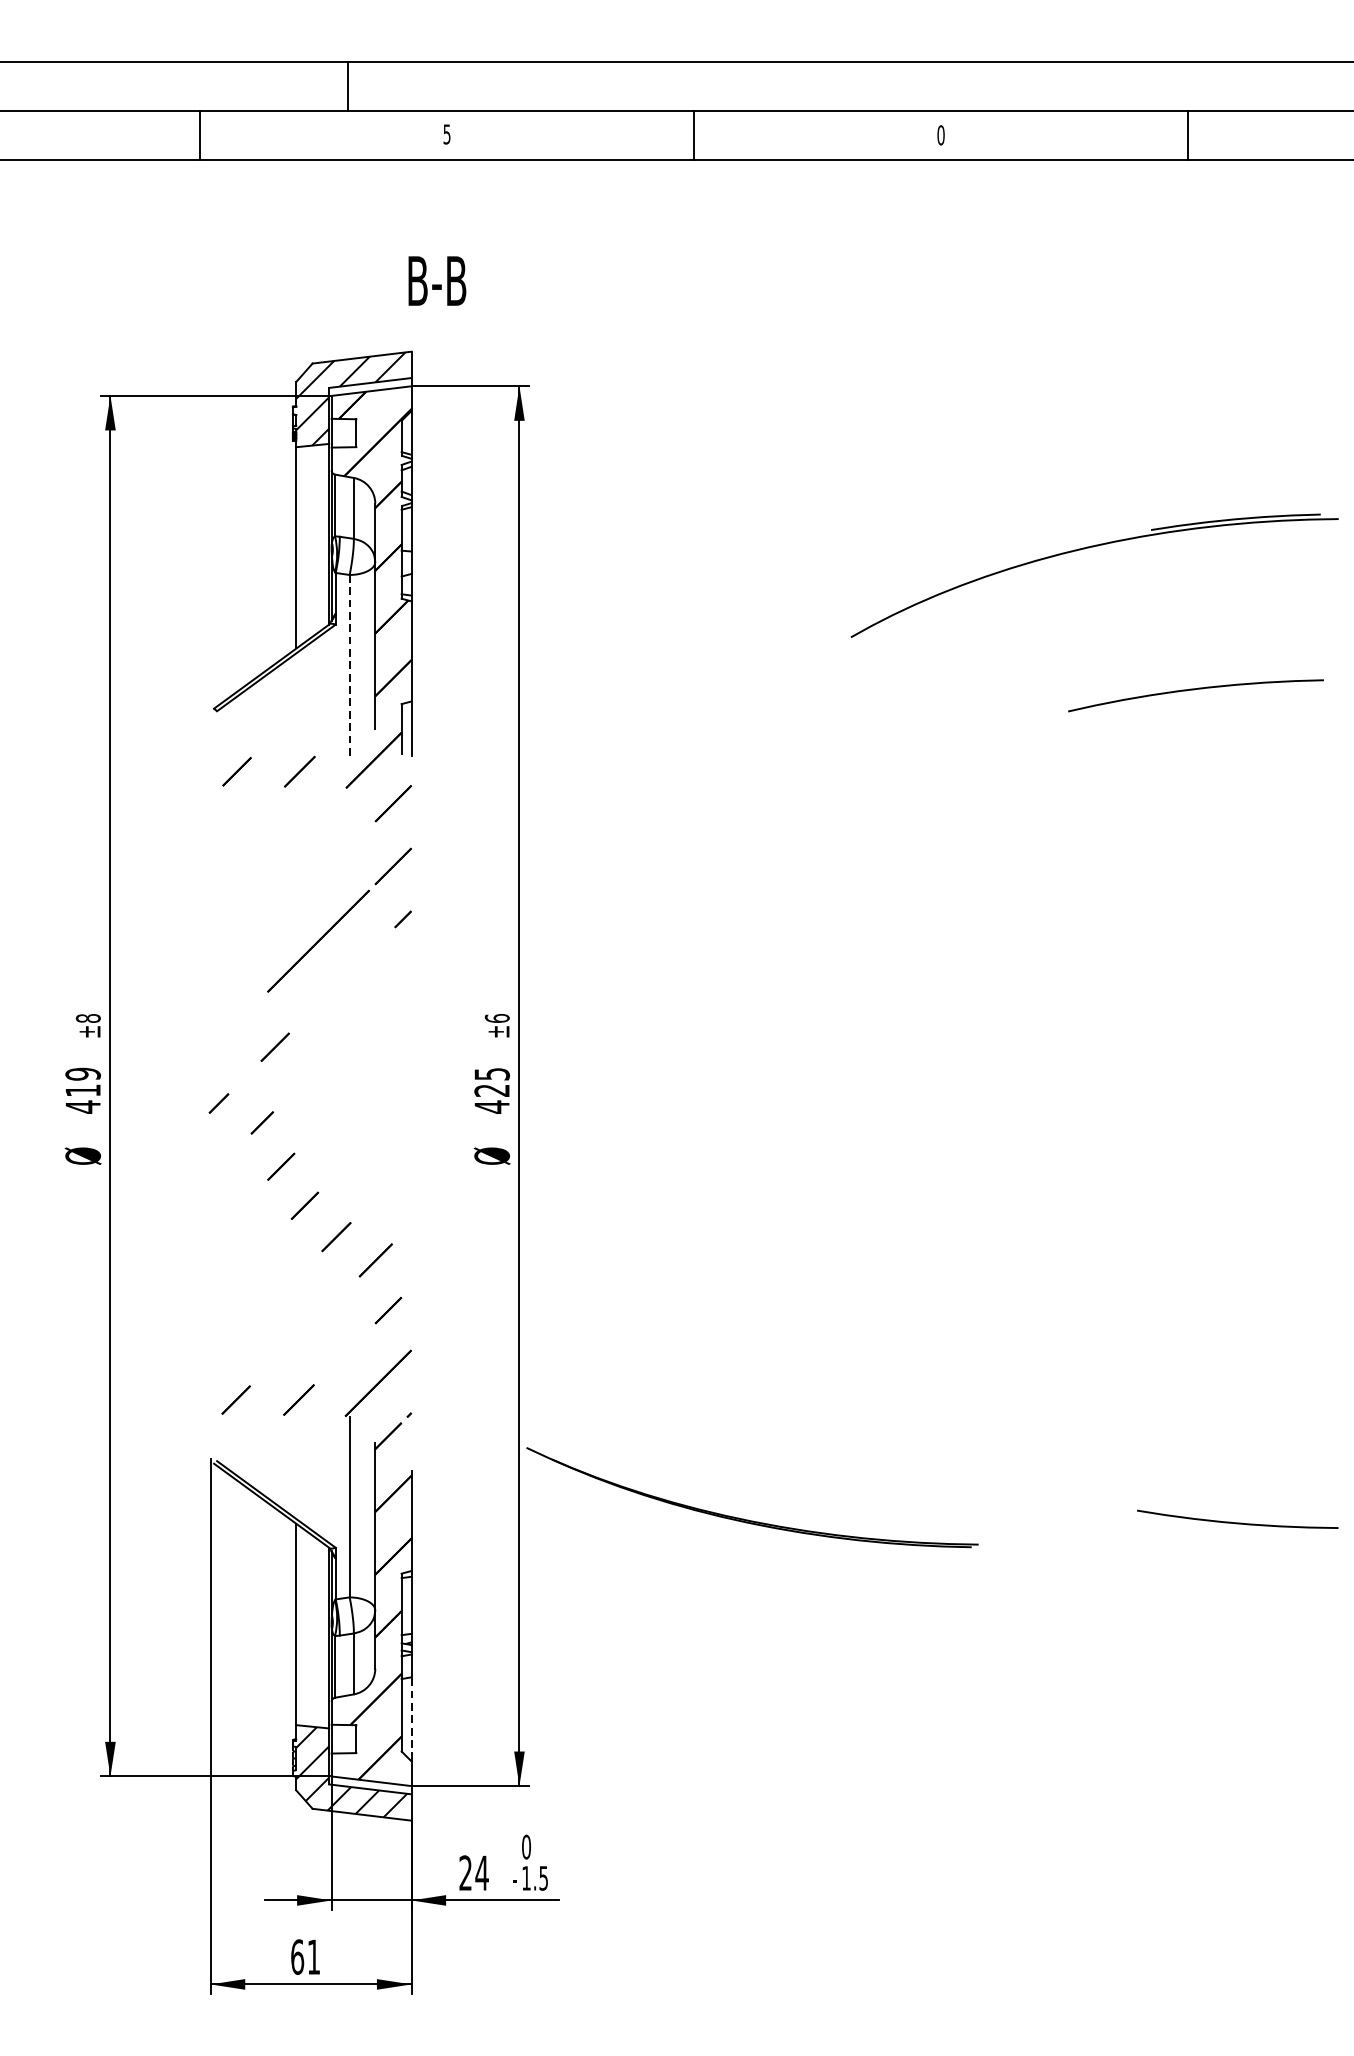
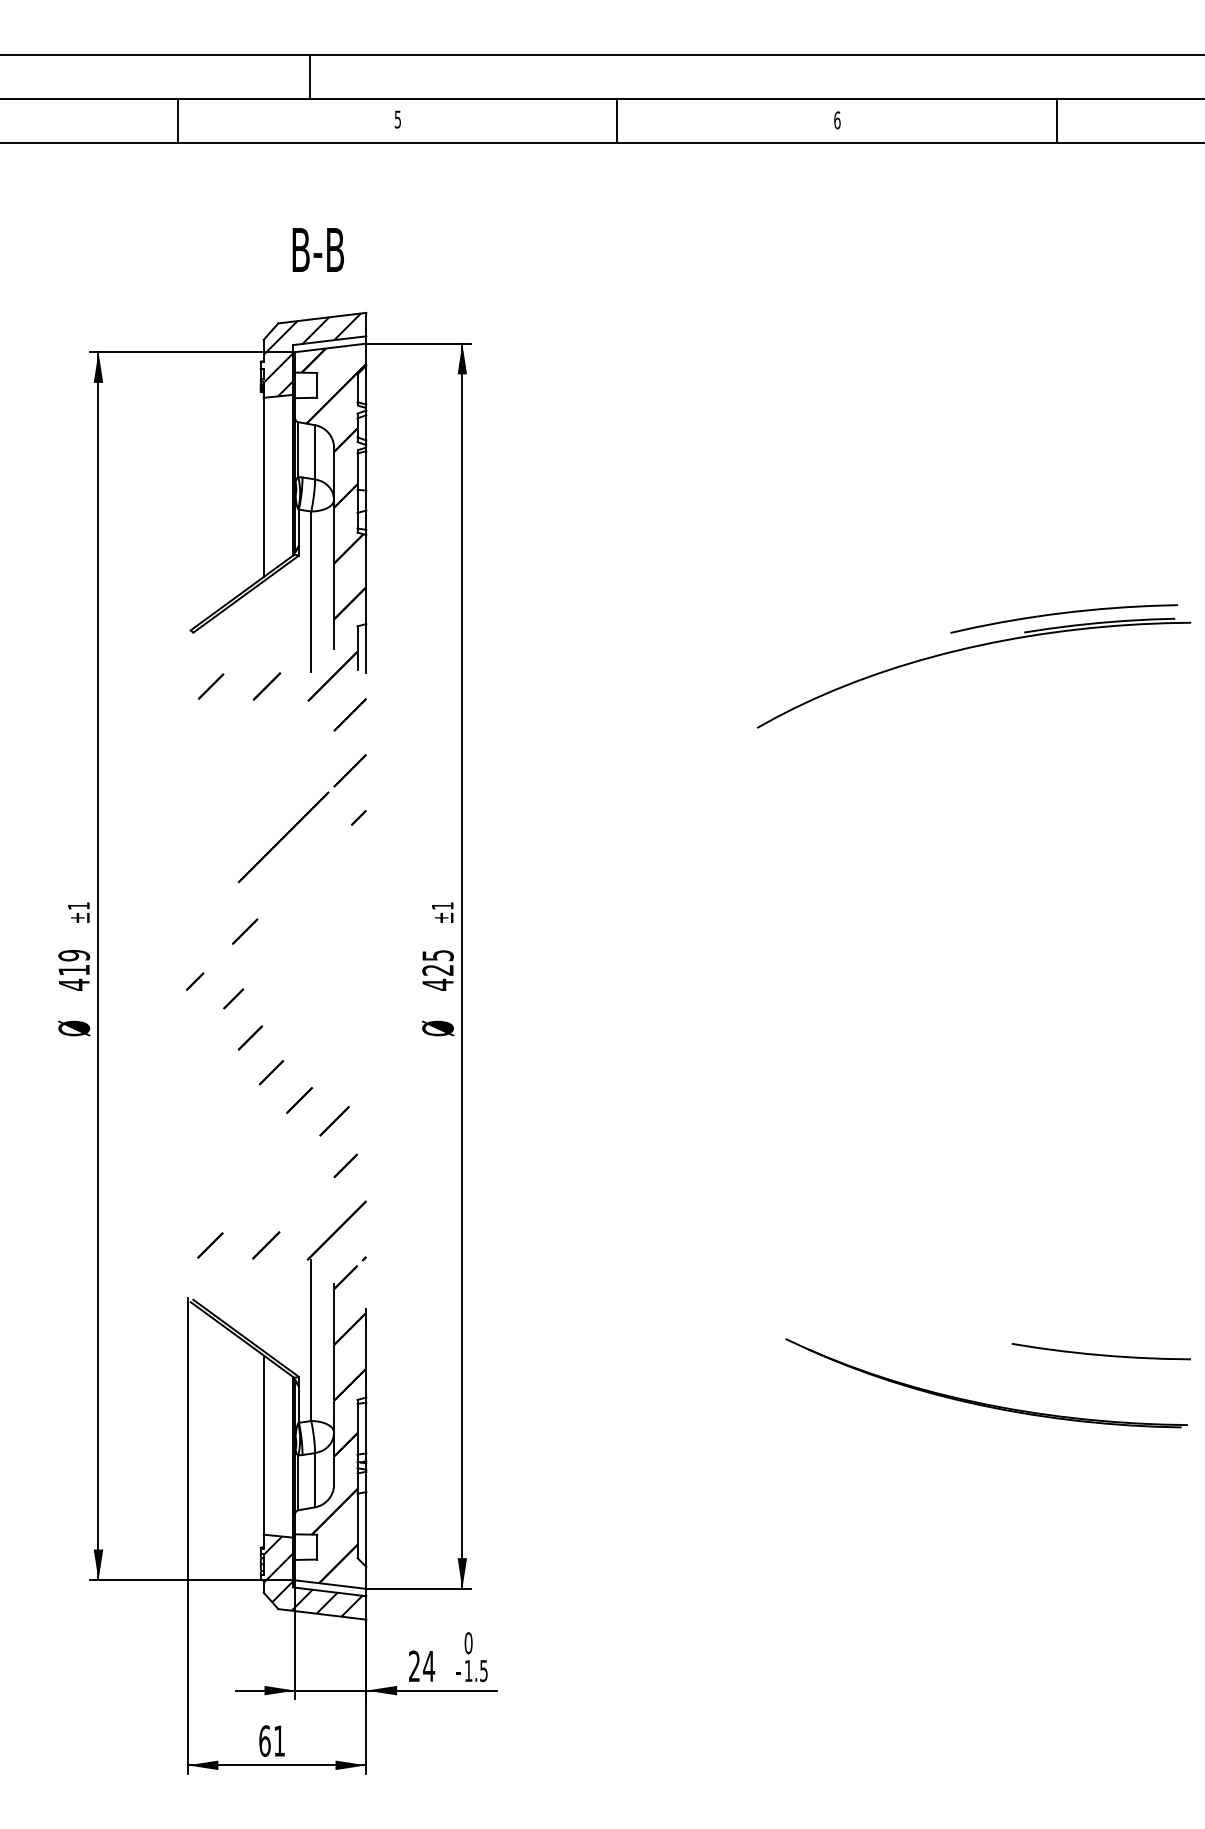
text: (941, 135) -> (837, 120), 0 -> 6
text: (436, 280) -> (317, 249), moved
part: (1087, 549) -> (967, 649), moved
line: (349, 664) -> (311, 591), dashed -> solid
text: (87, 1017) -> (78, 905), ±8 -> ±1
text: (497, 1017) -> (442, 905), ±6 -> ±1
part: (747, 1519) -> (982, 1402), moved
line: (411, 1720) -> (366, 1530), dashed -> solid

